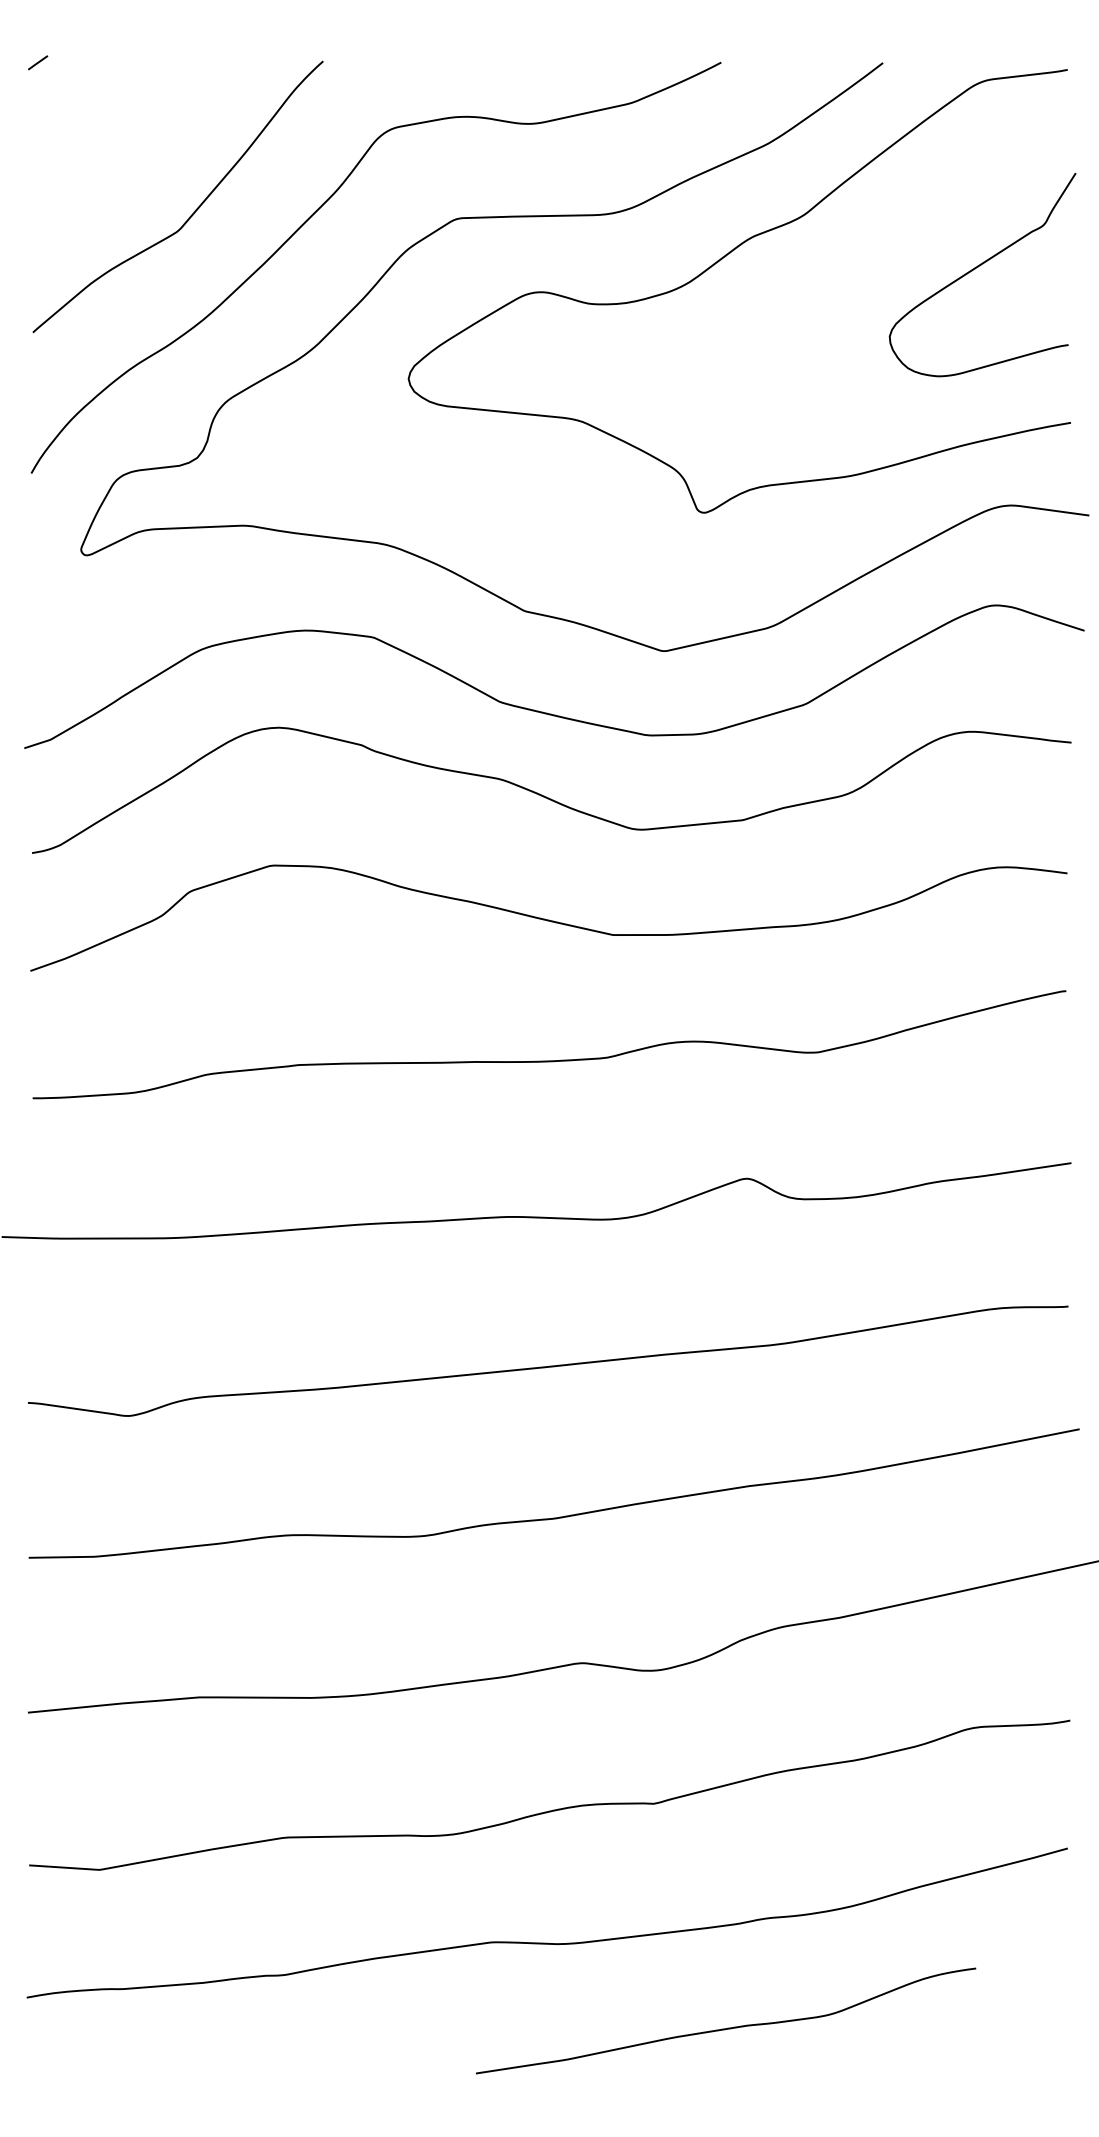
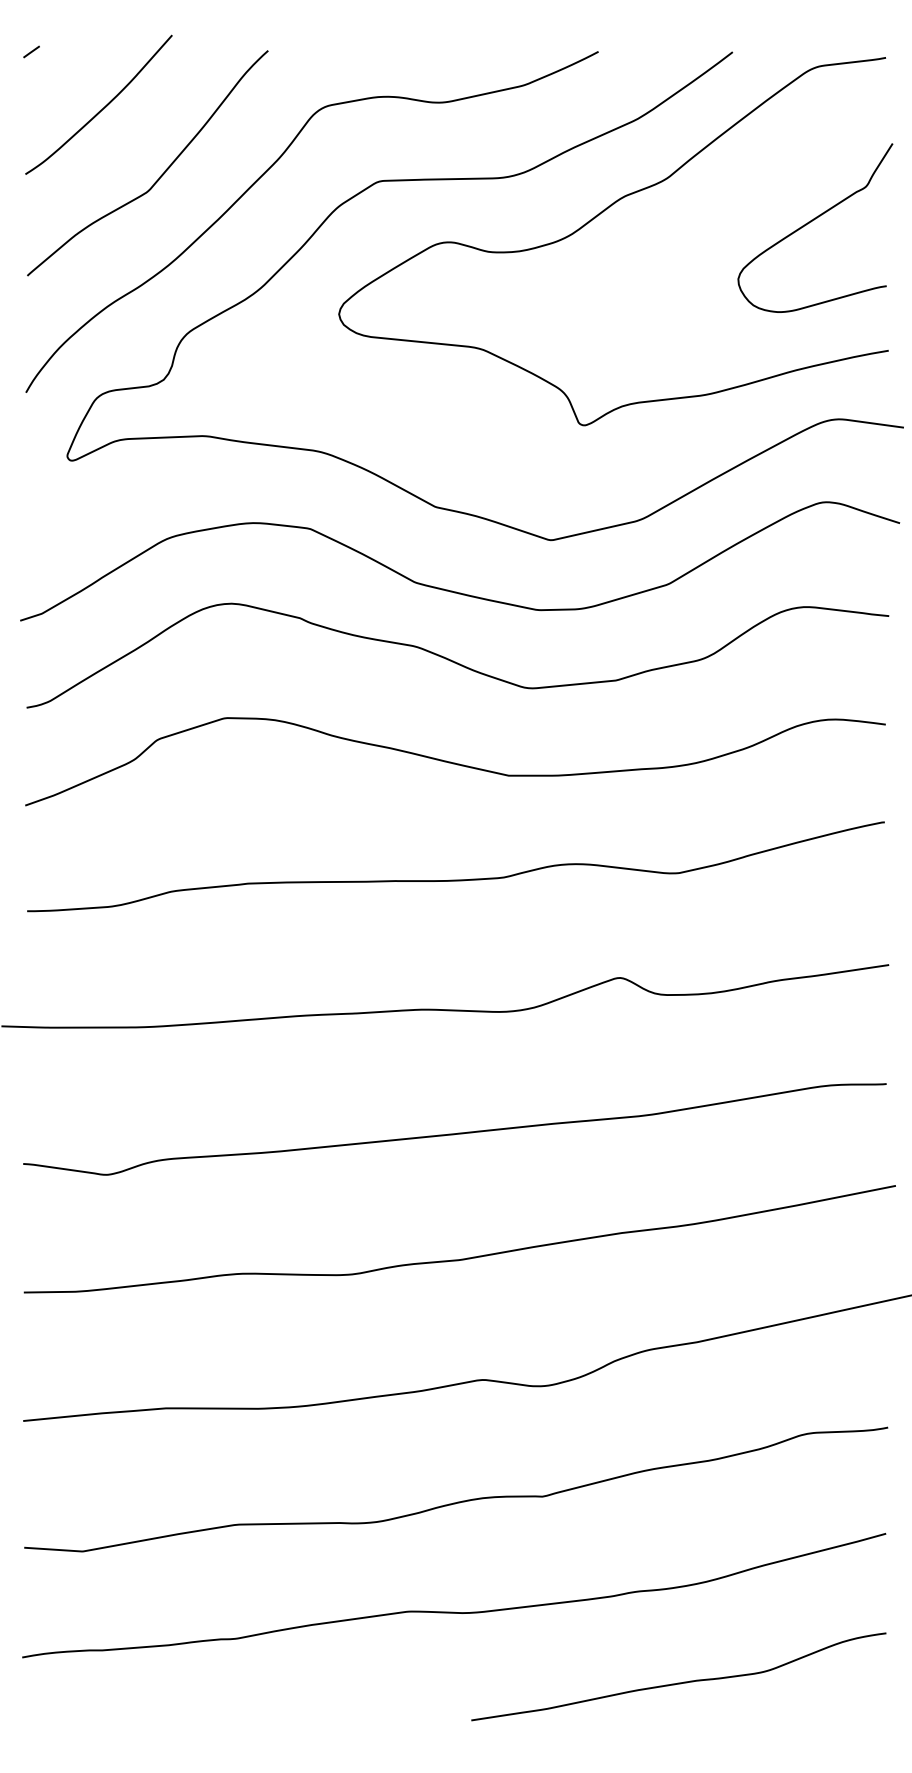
curve: (123, 130) -> (102, 108), added
curve: (727, 2027) -> (680, 1682), moved

